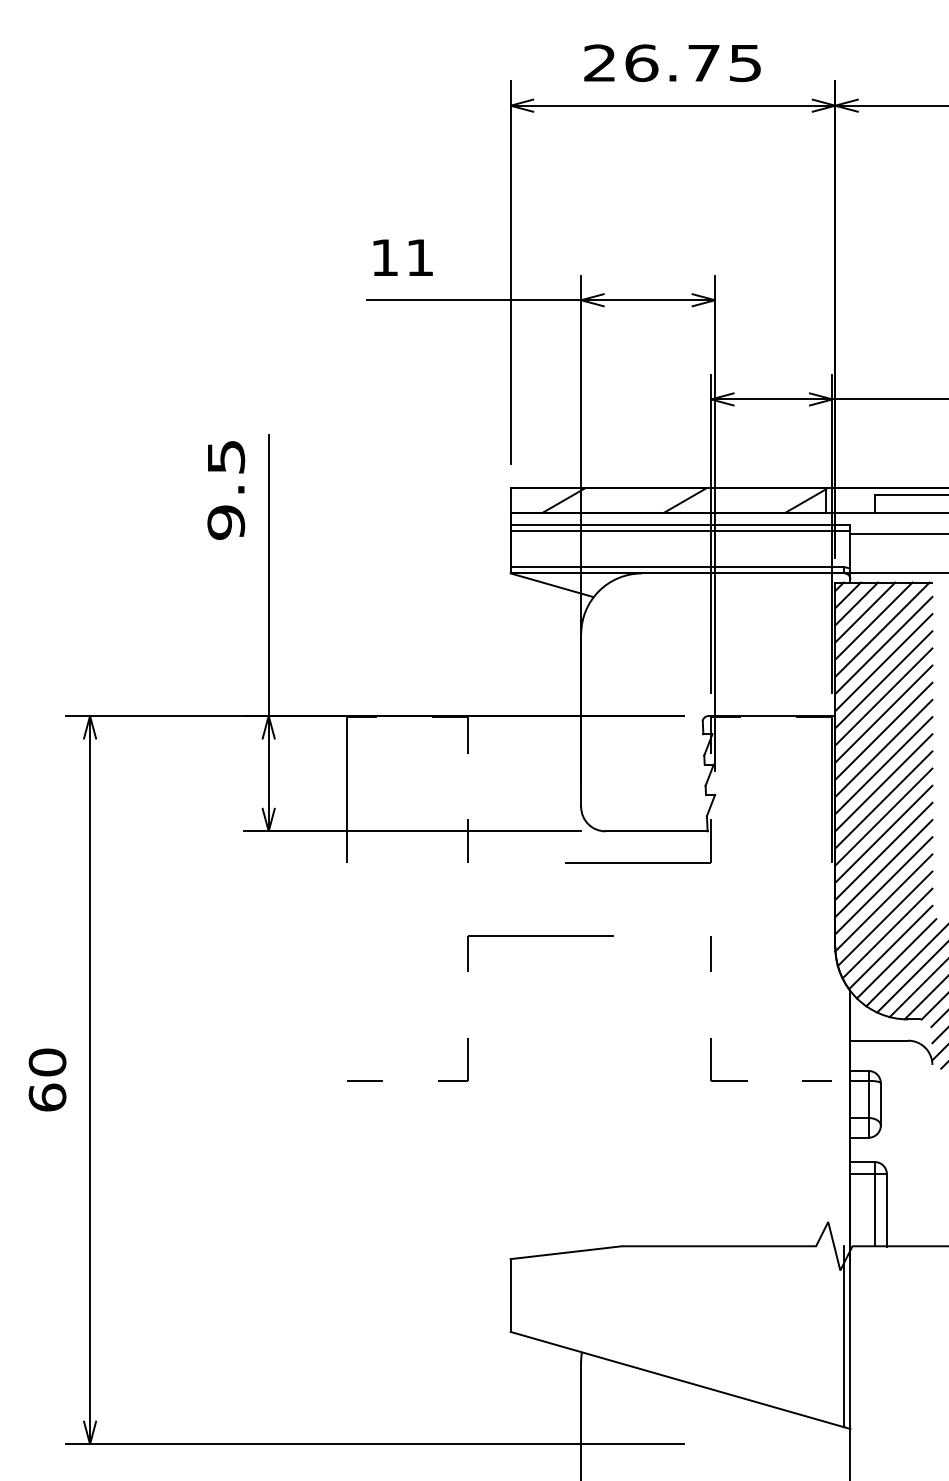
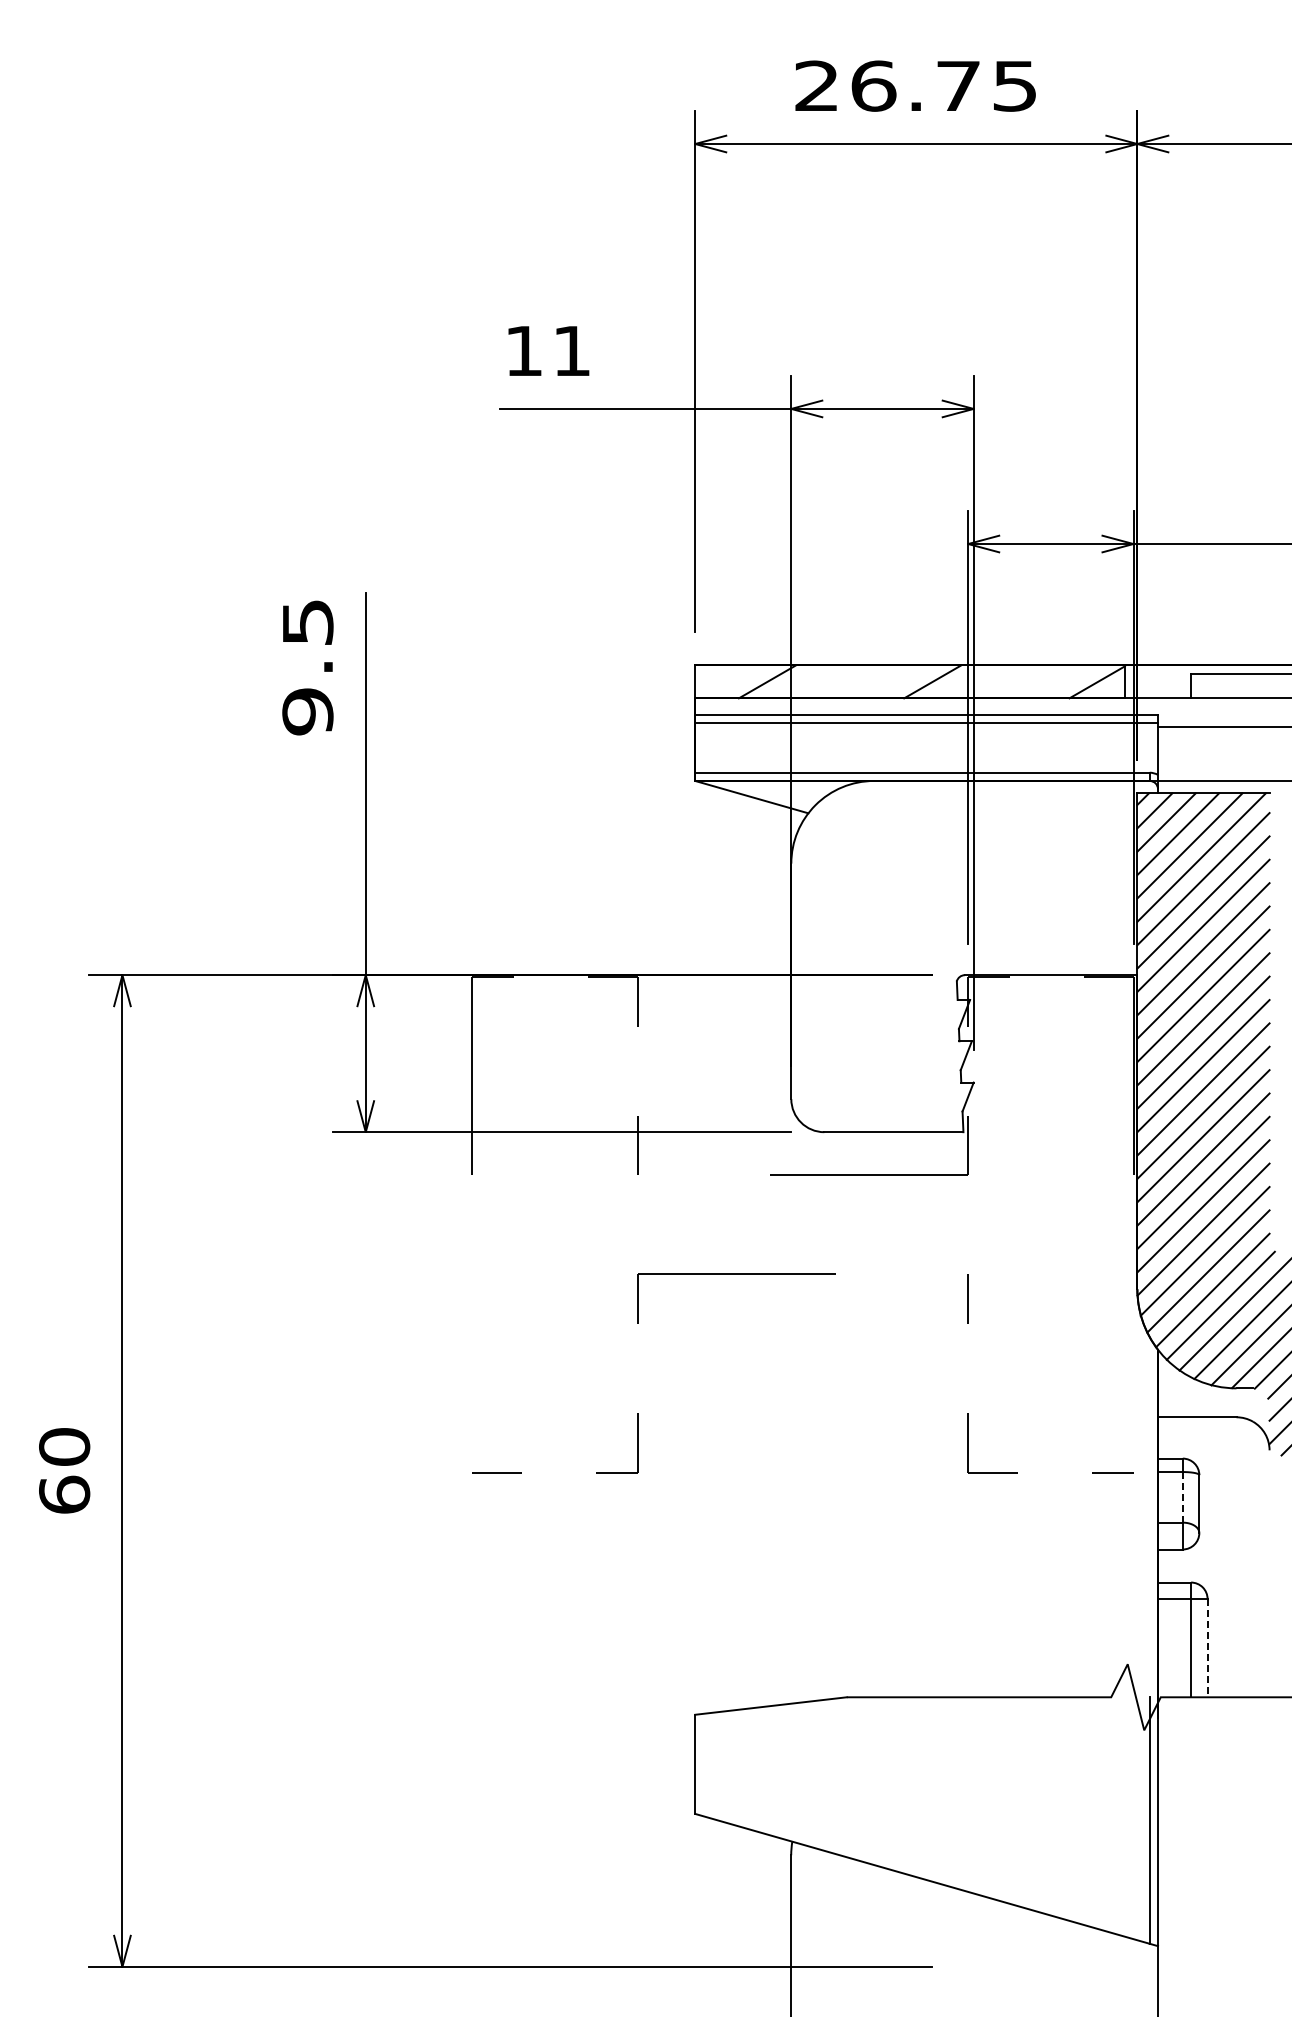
line: (868, 1099) -> (1182, 1497), solid -> dashed
line: (886, 1210) -> (1207, 1648), solid -> dashed

